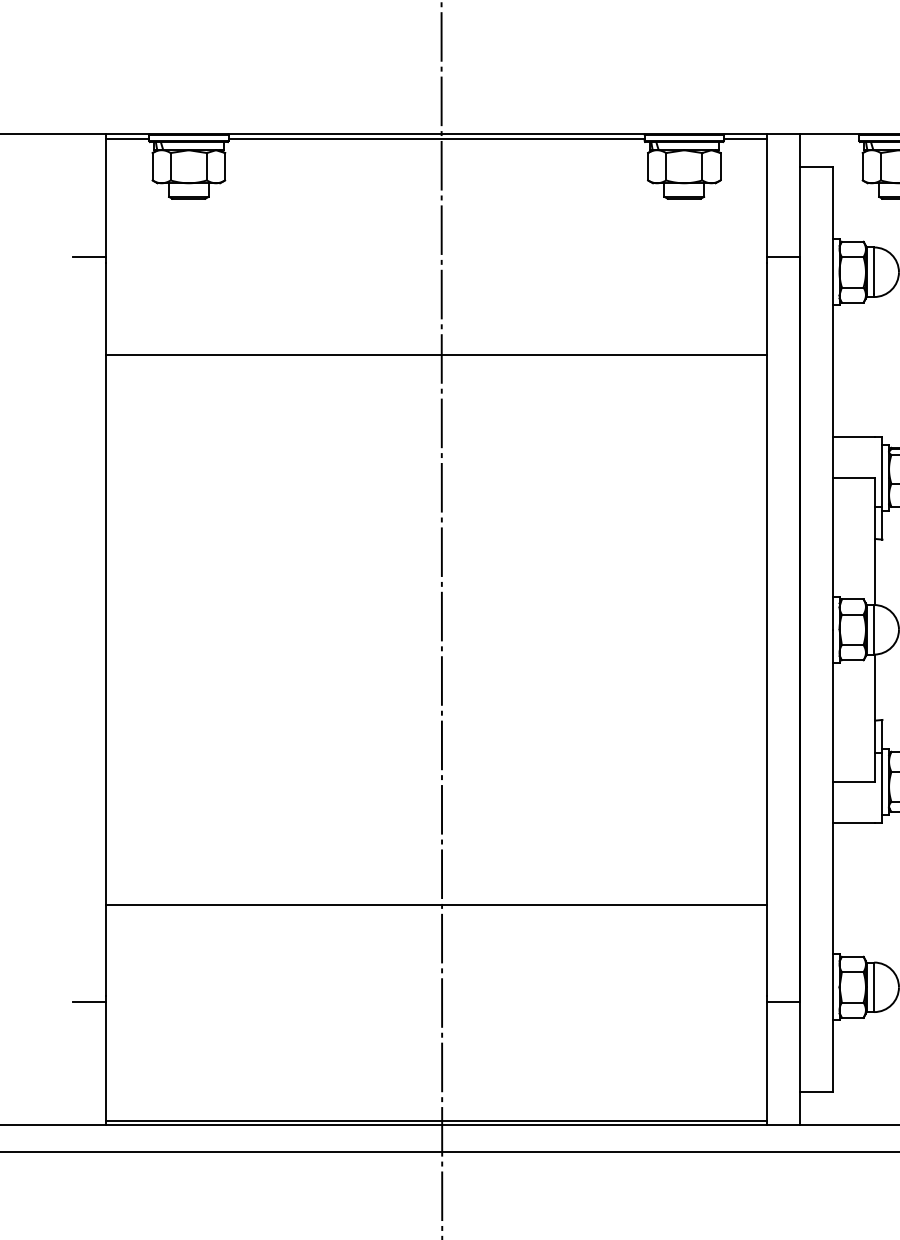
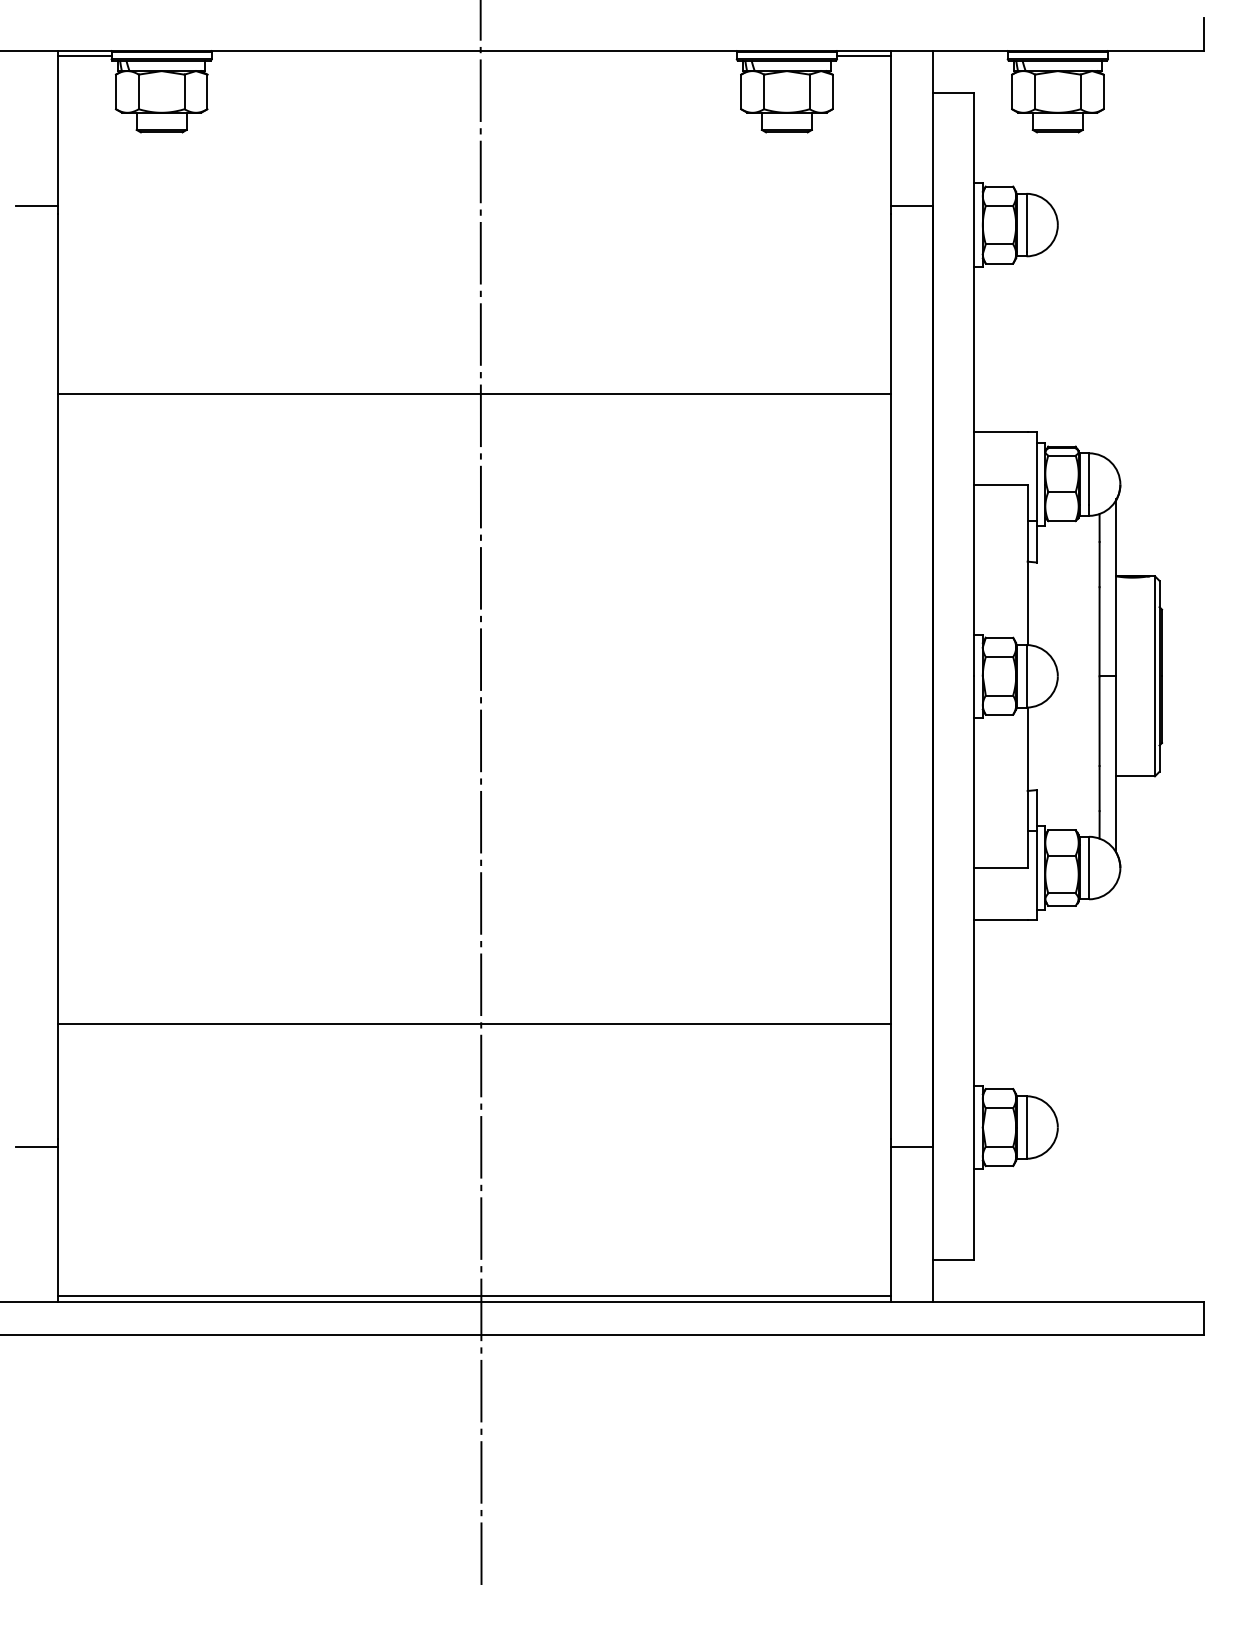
line: (435, 138) -> (473, 56), removed
line: (436, 354) -> (474, 393), moved

